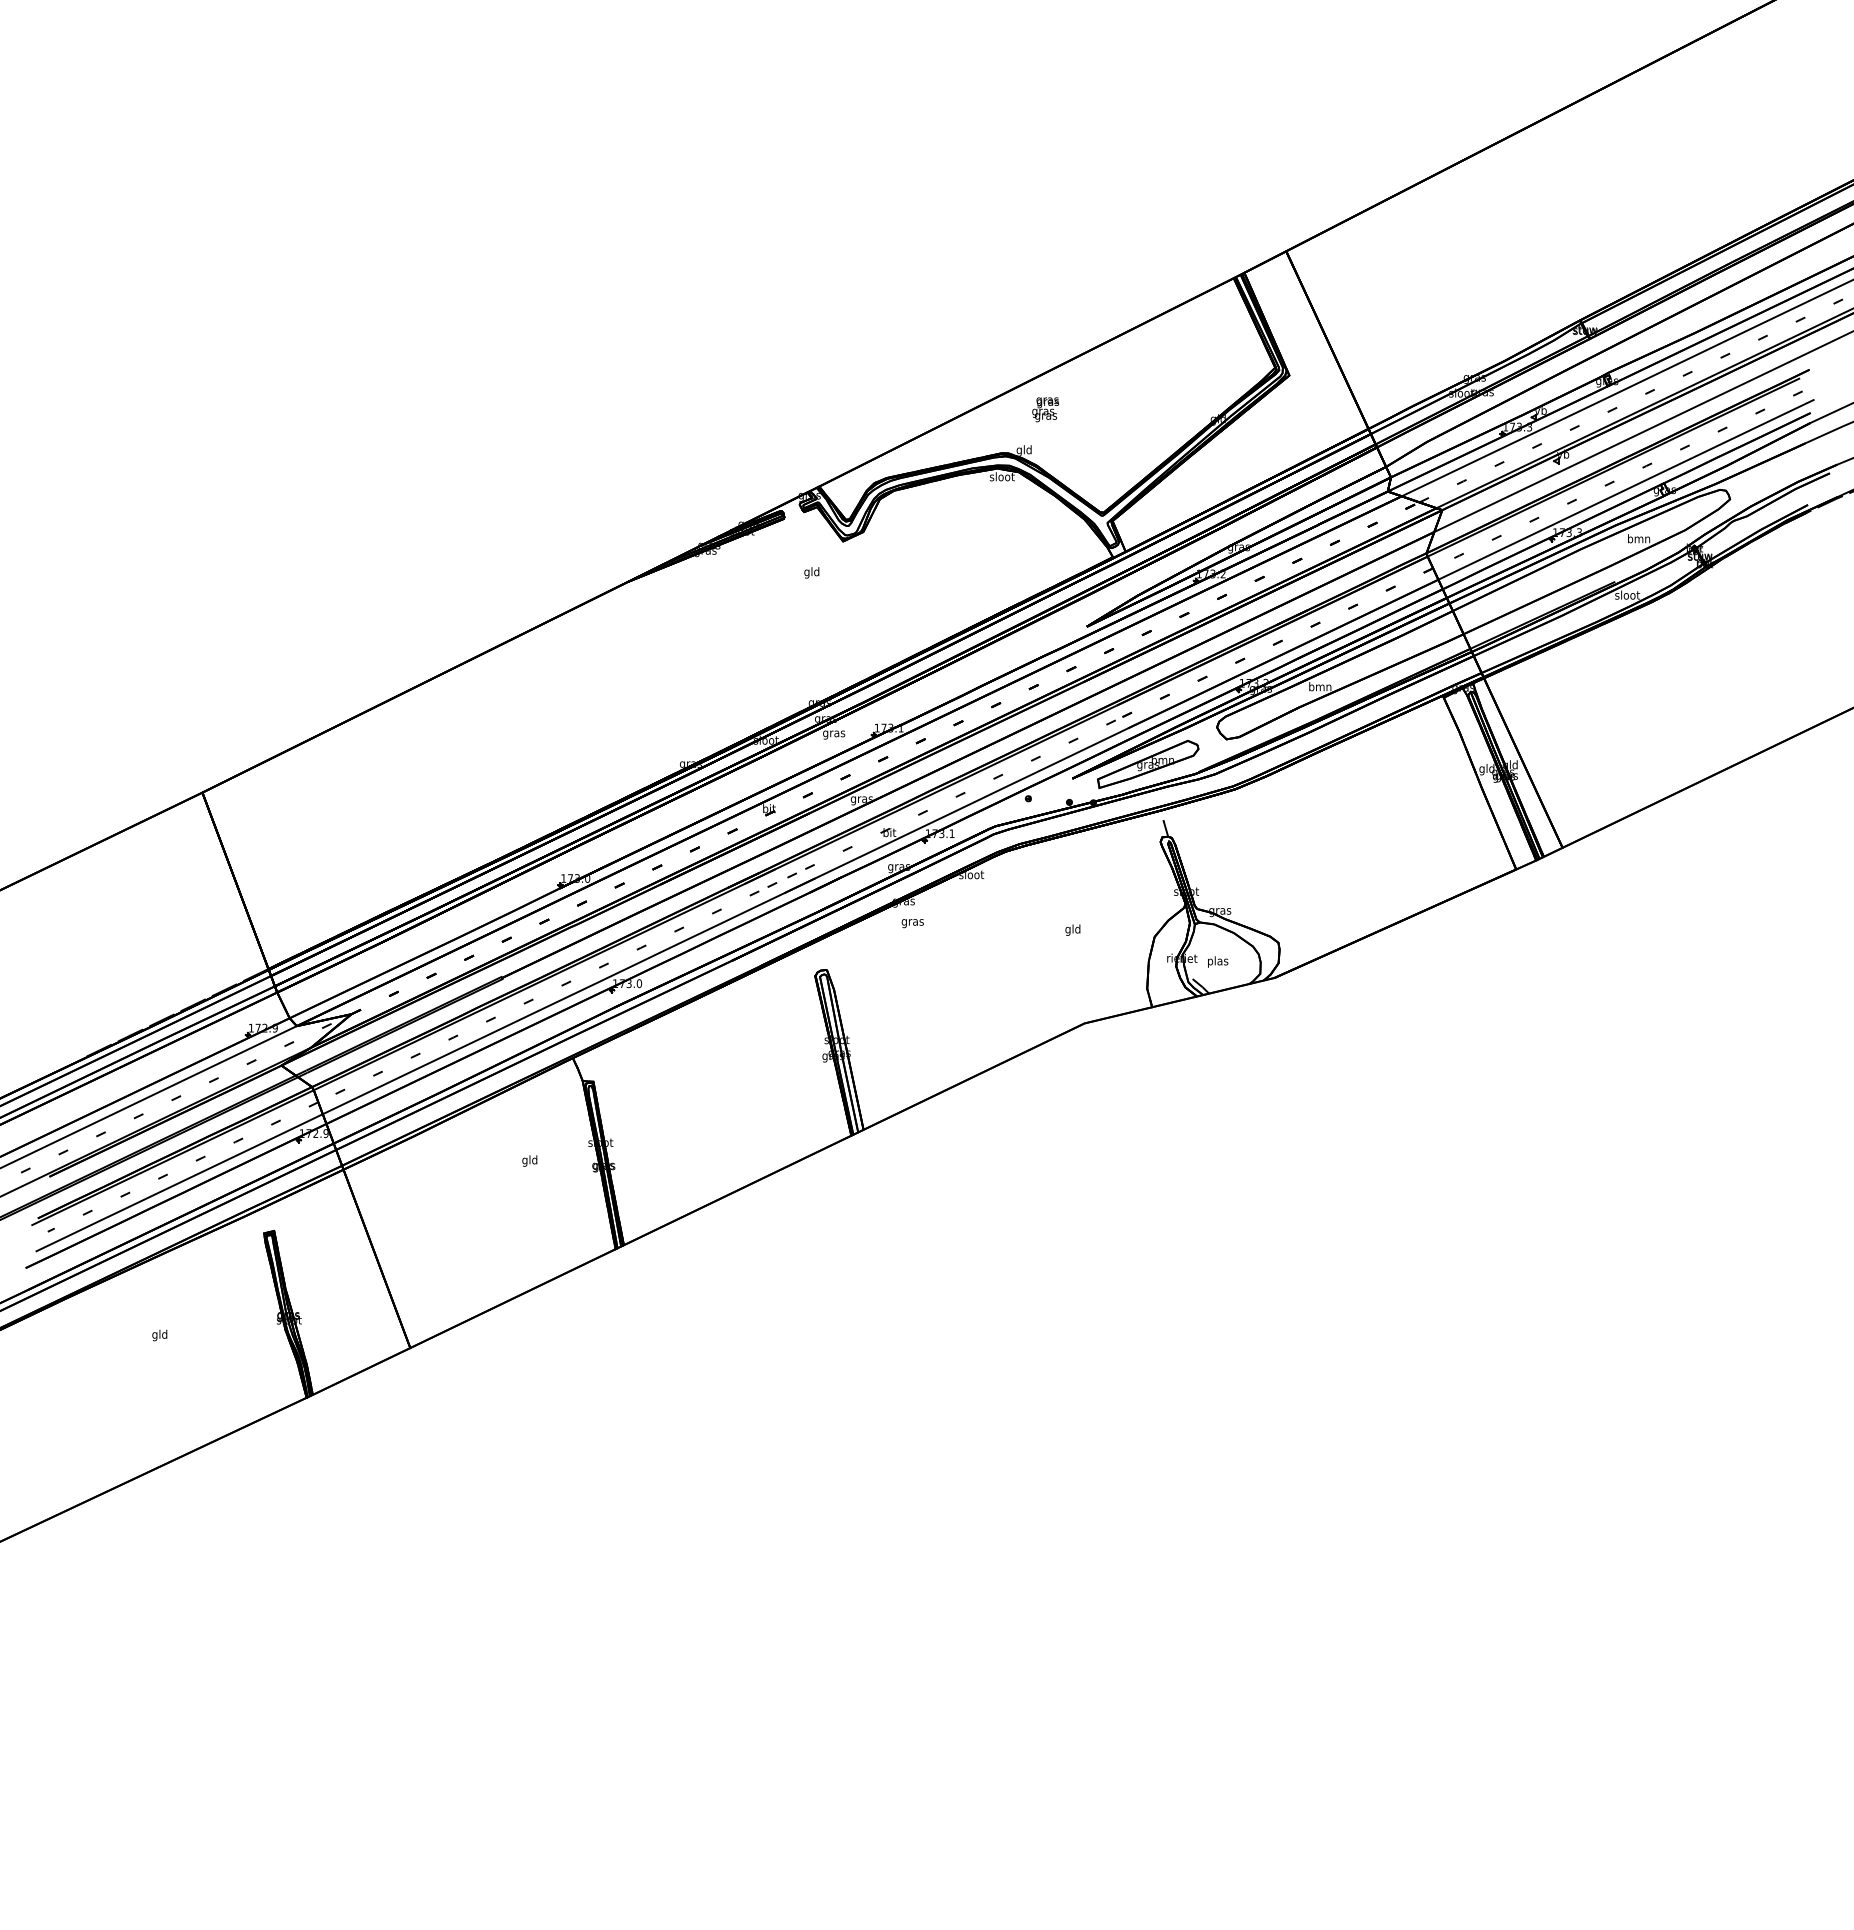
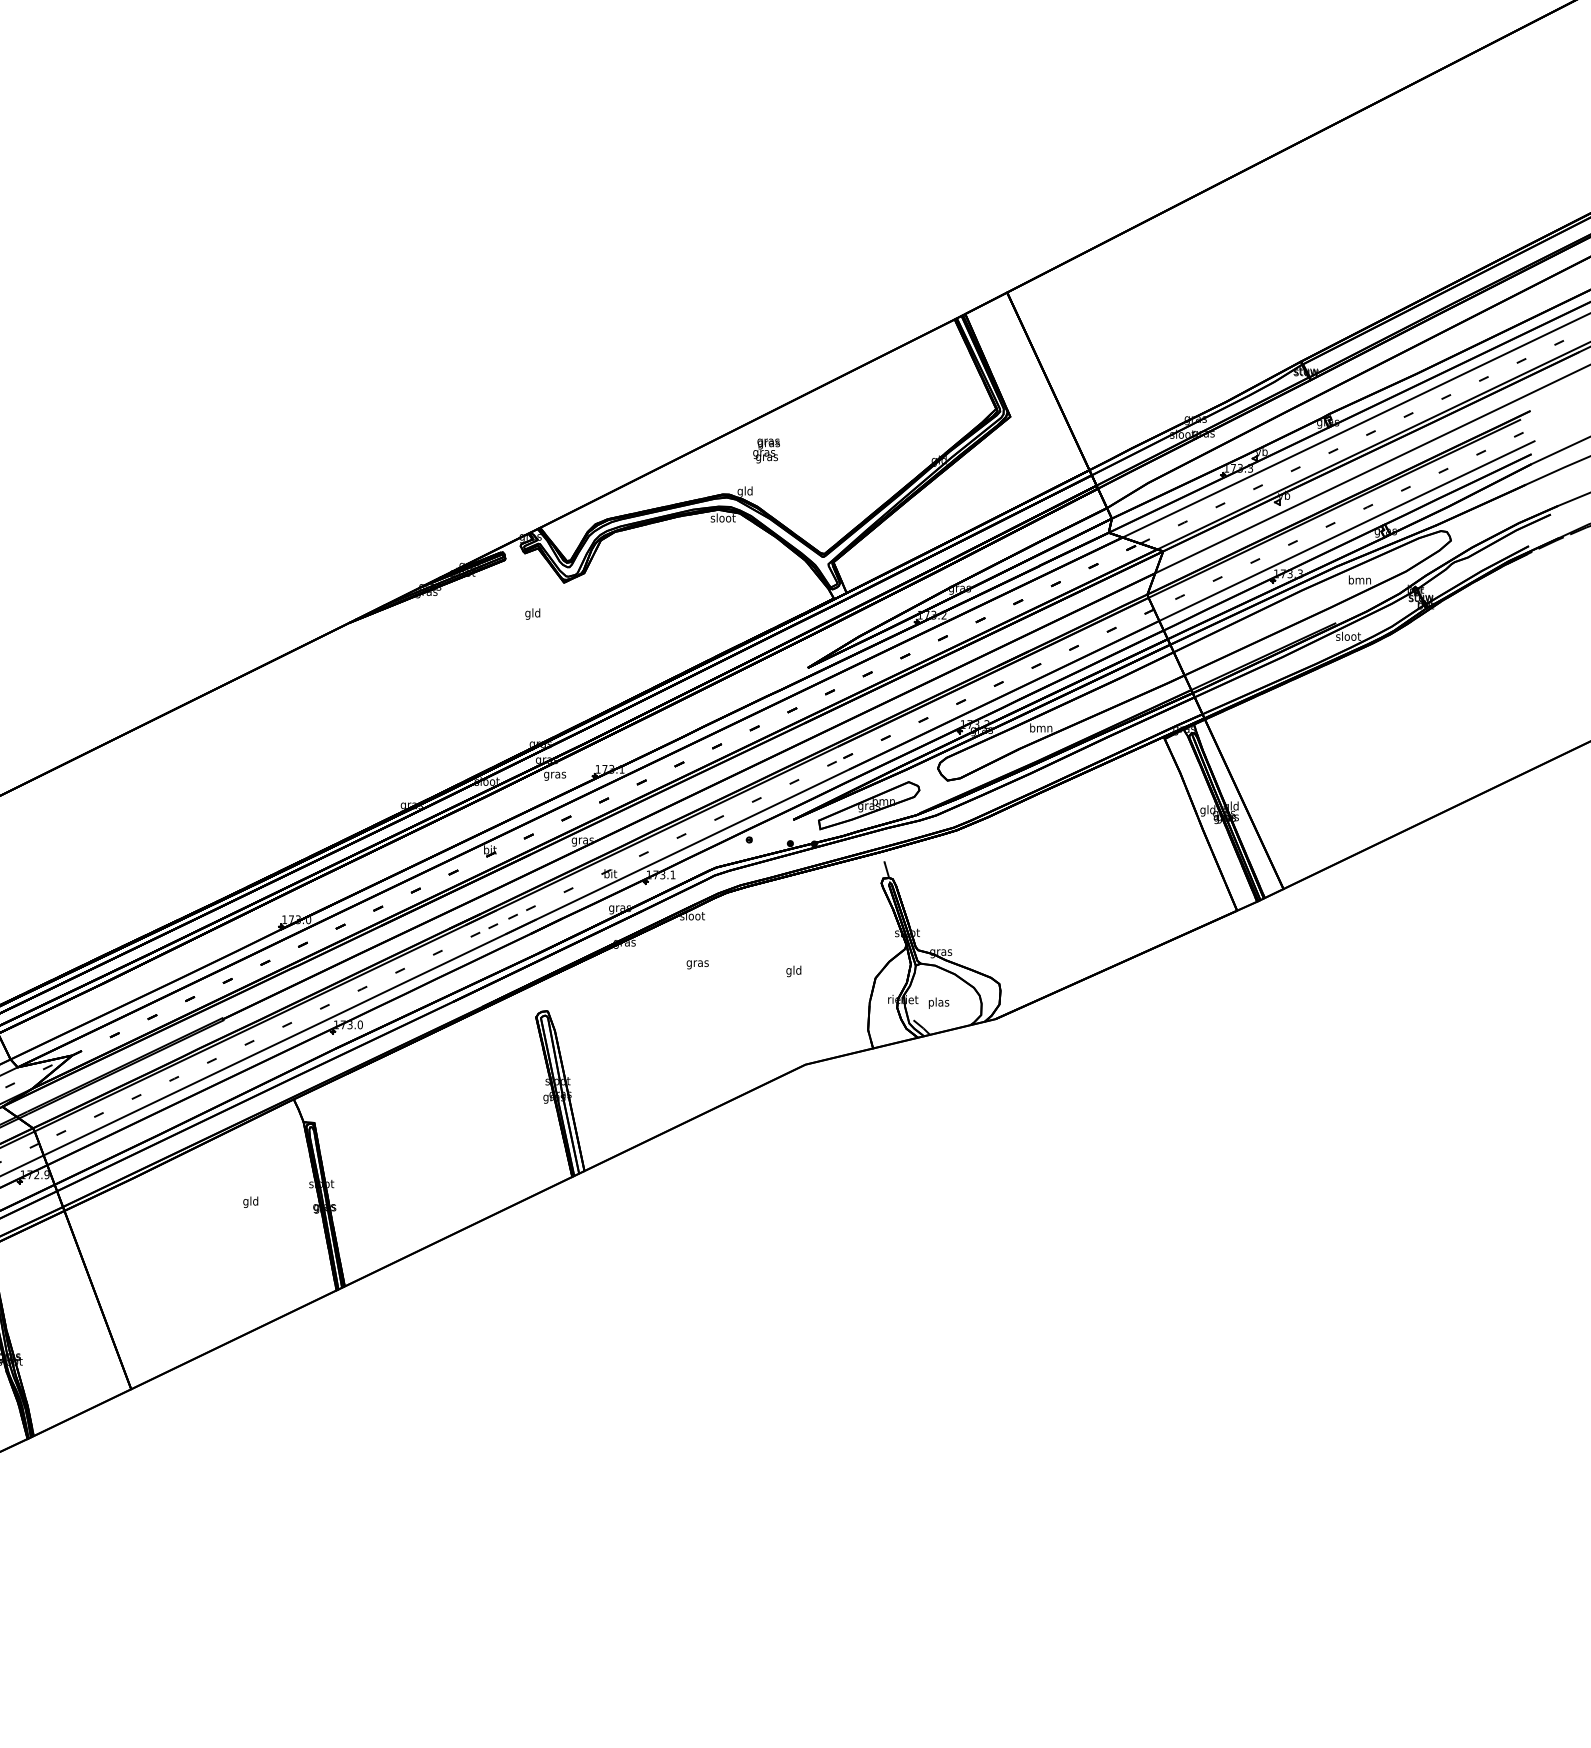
text: (912, 923) -> (697, 964), moved

